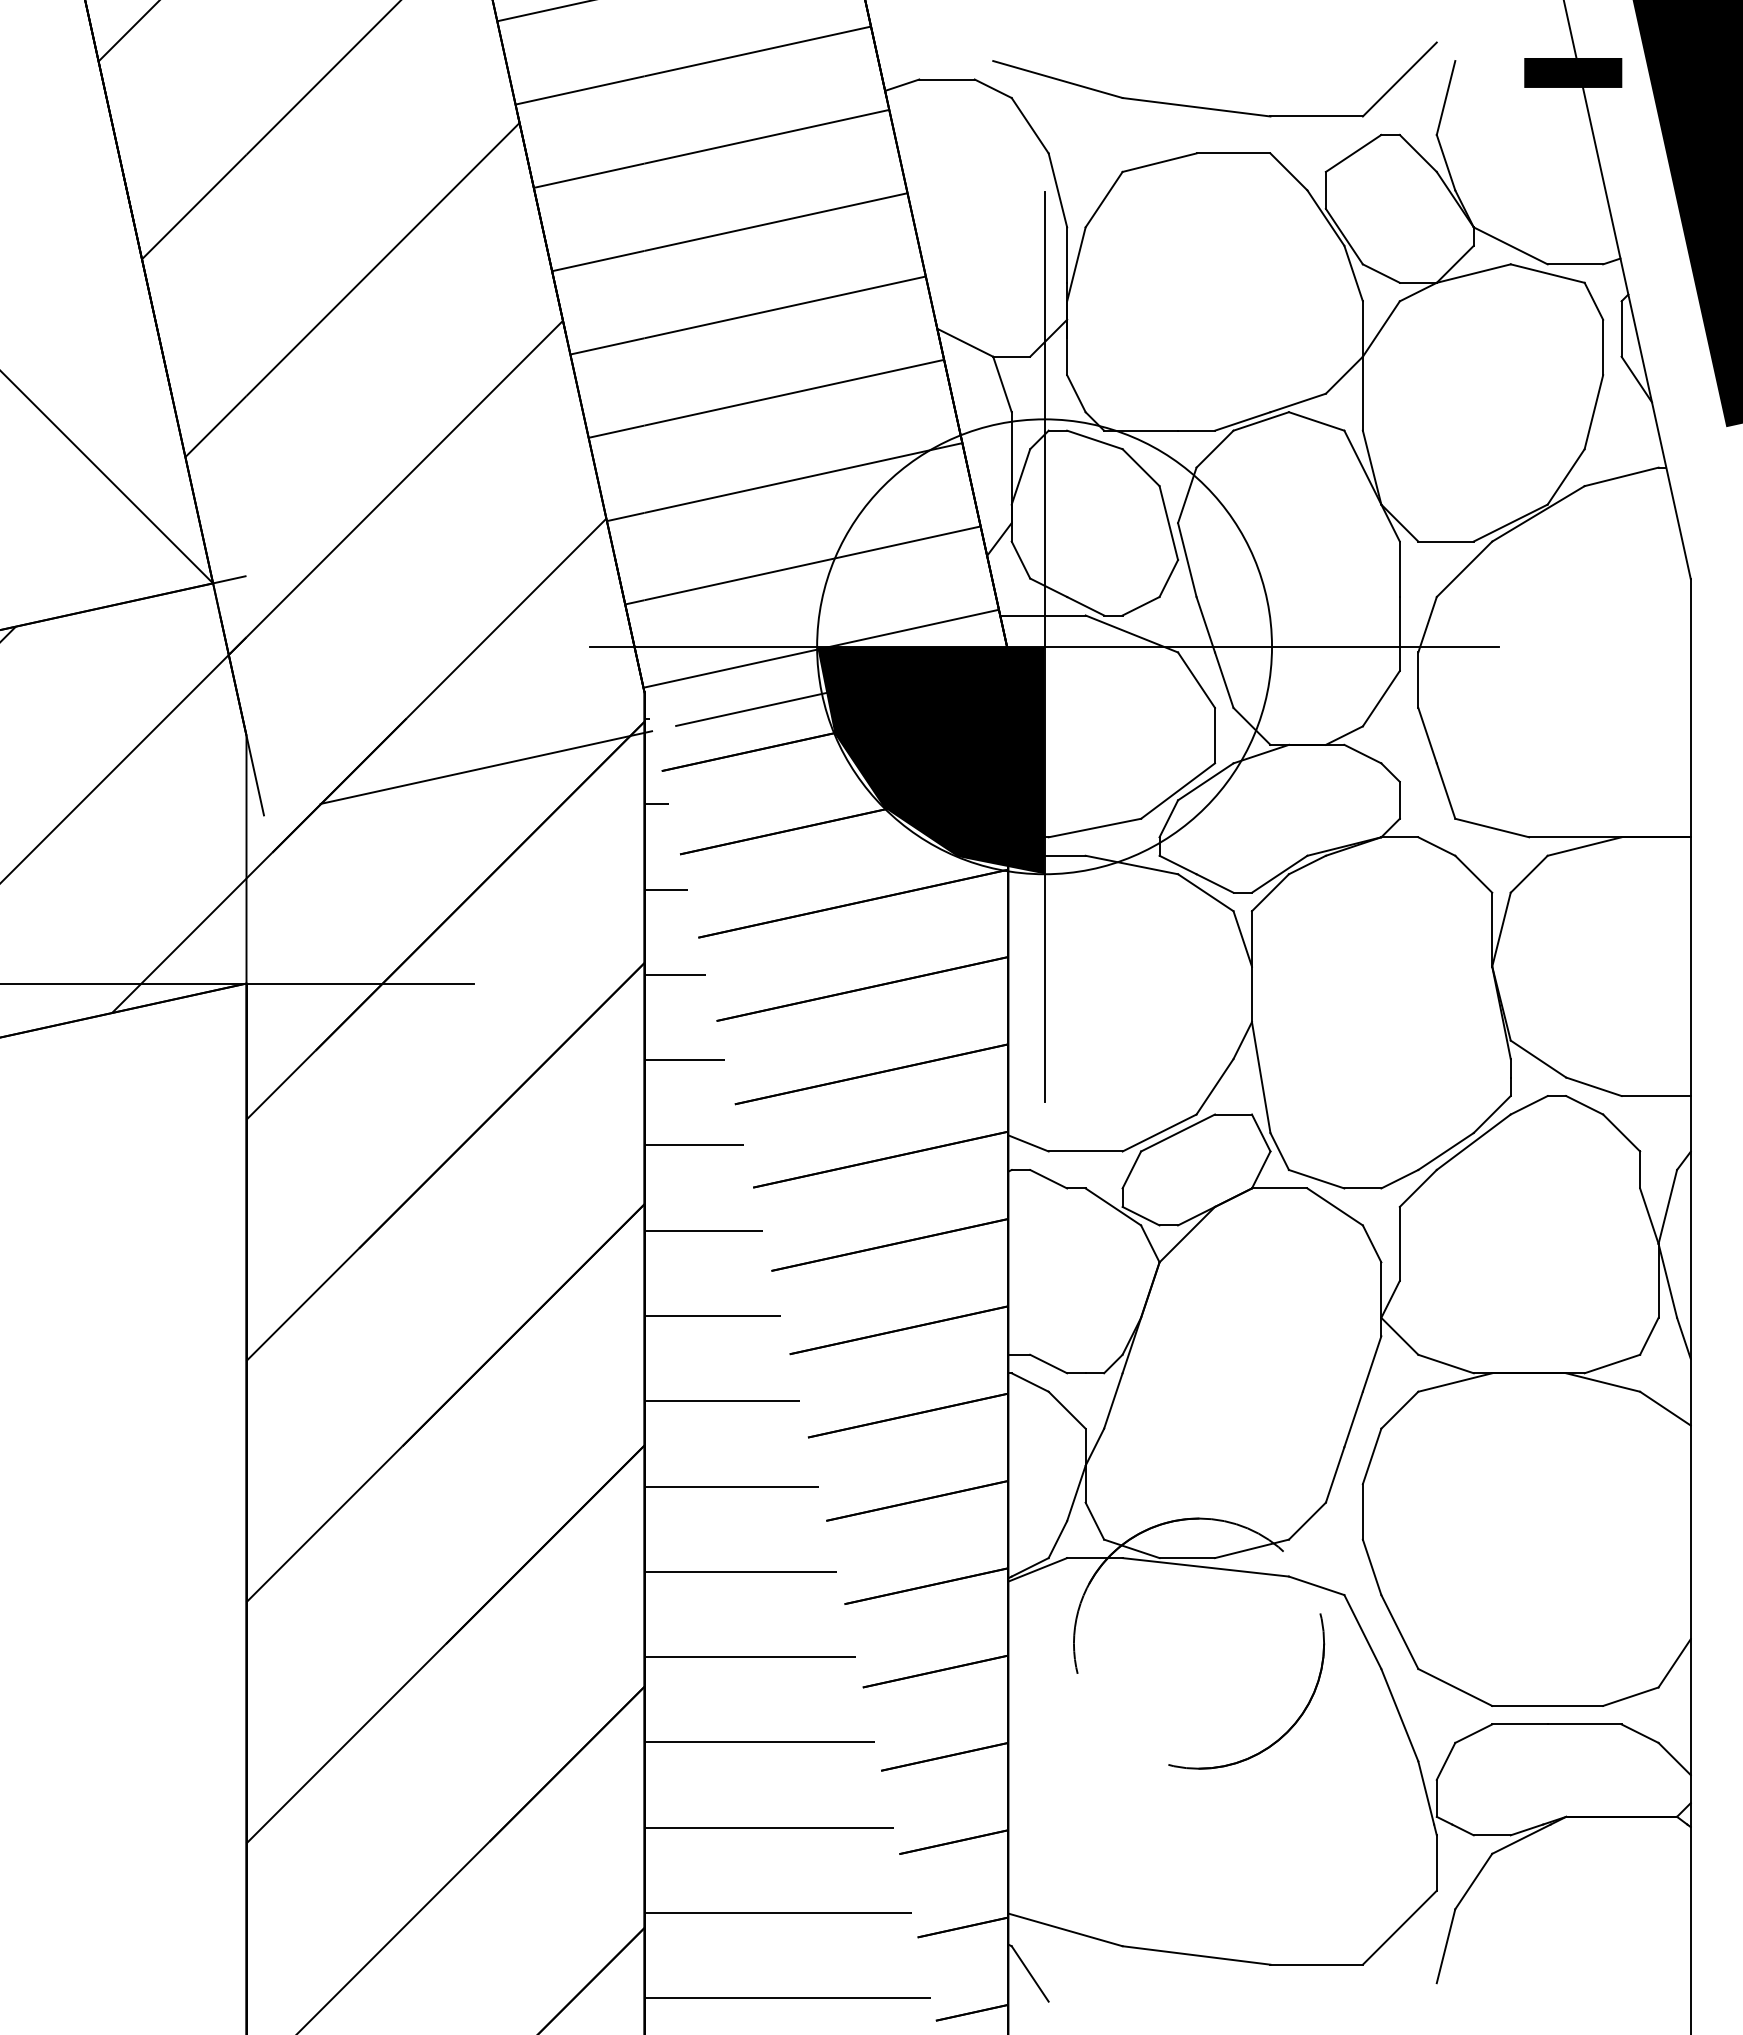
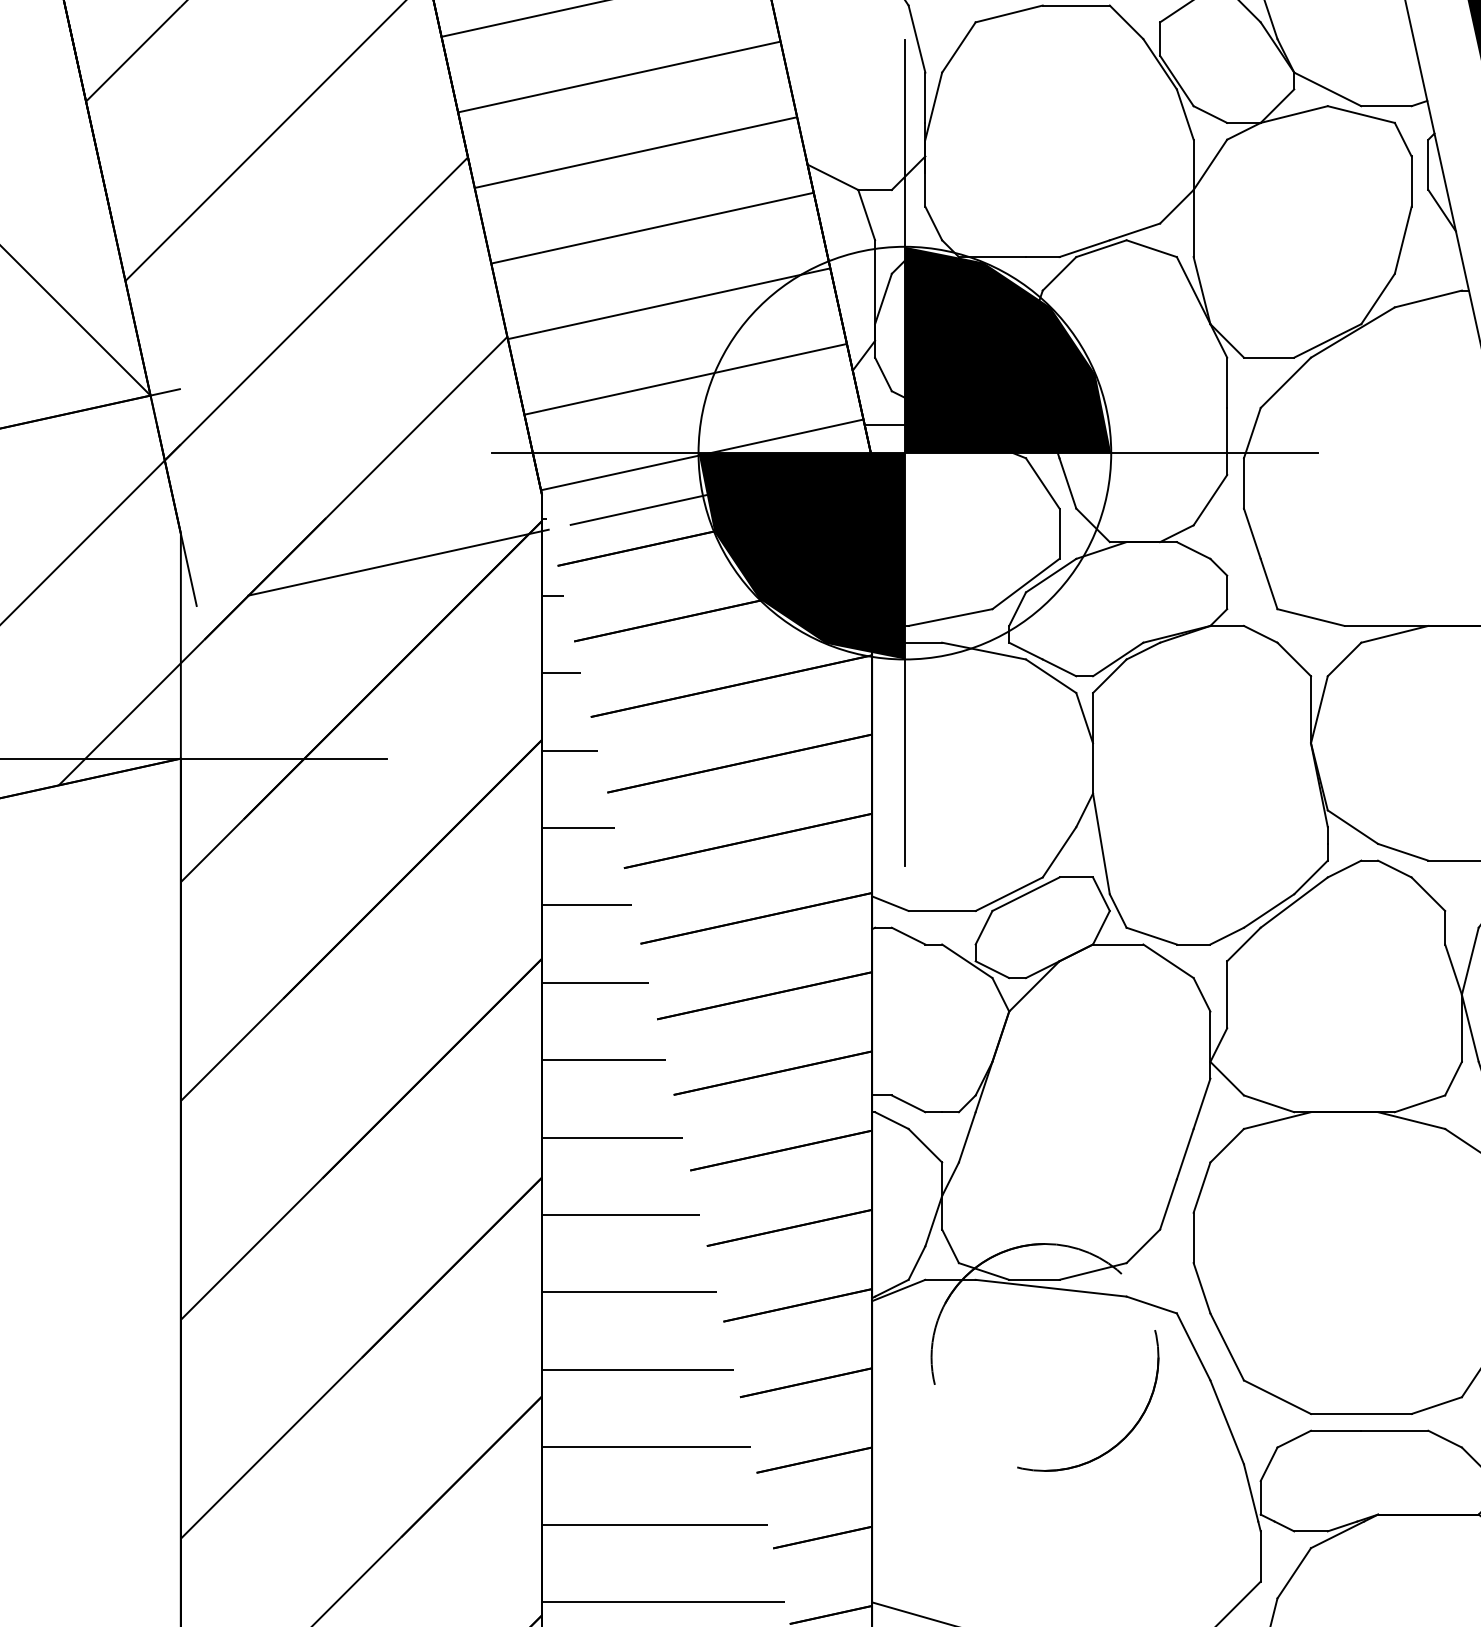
fill: (1158, 532) -> (1008, 349), added

